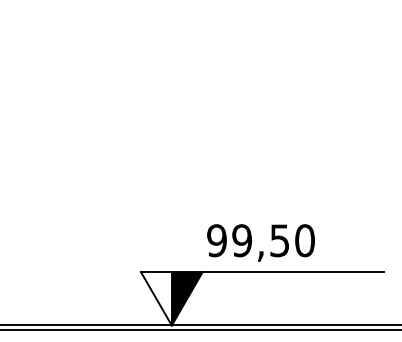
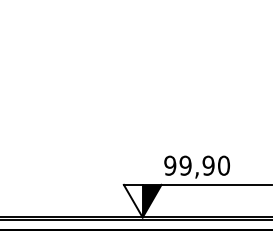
text: (279, 240) -> (208, 165), 99,50 -> 99,90

